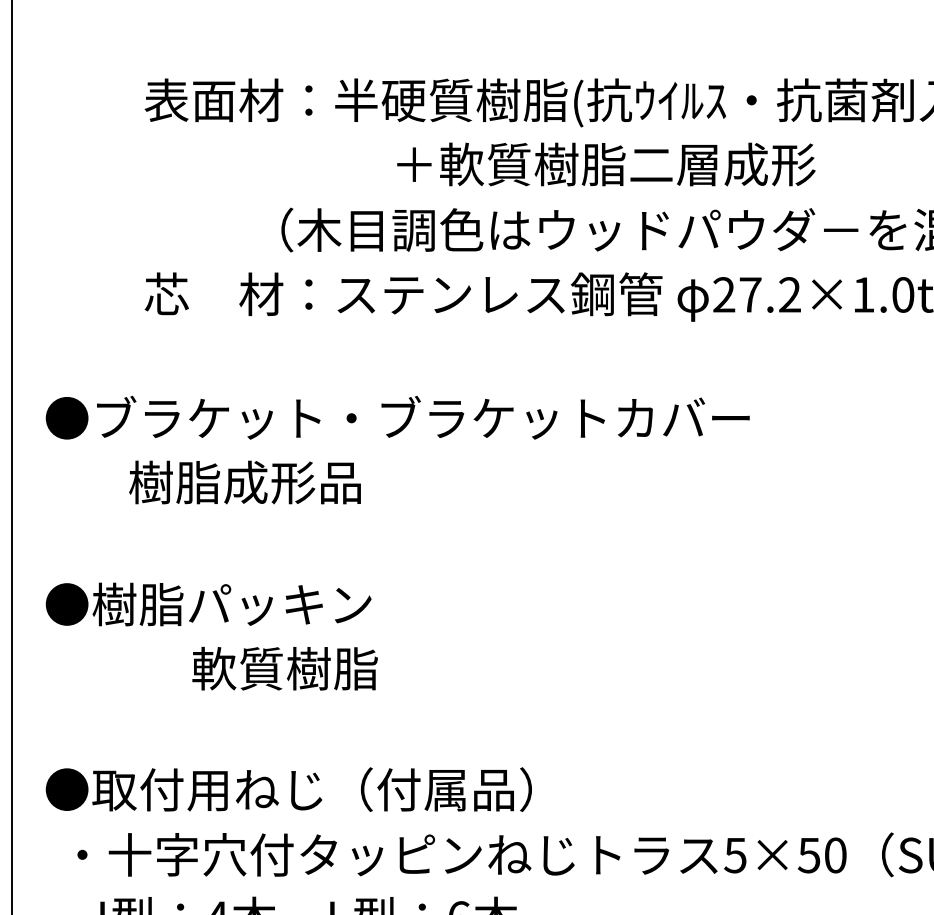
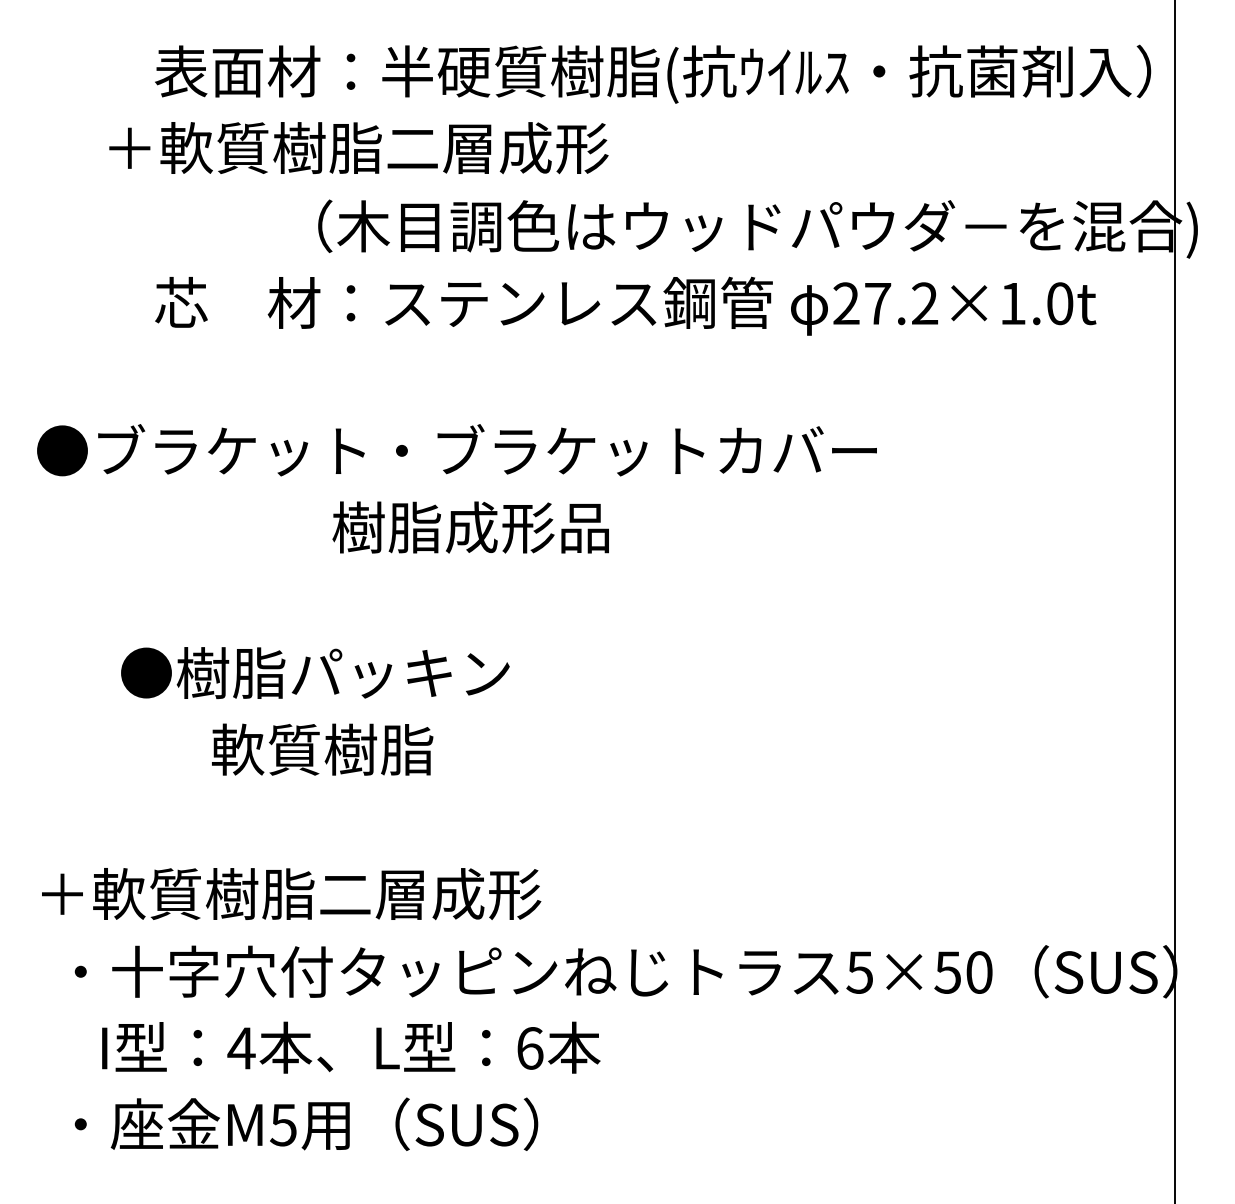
text: (606, 164) -> (358, 148), moved
text: (244, 482) -> (470, 527), moved
text: (208, 604) -> (315, 673), moved
text: (289, 789) -> (327, 893), ●取付用ねじ（付属品） -> ＋軟質樹脂二層成形

